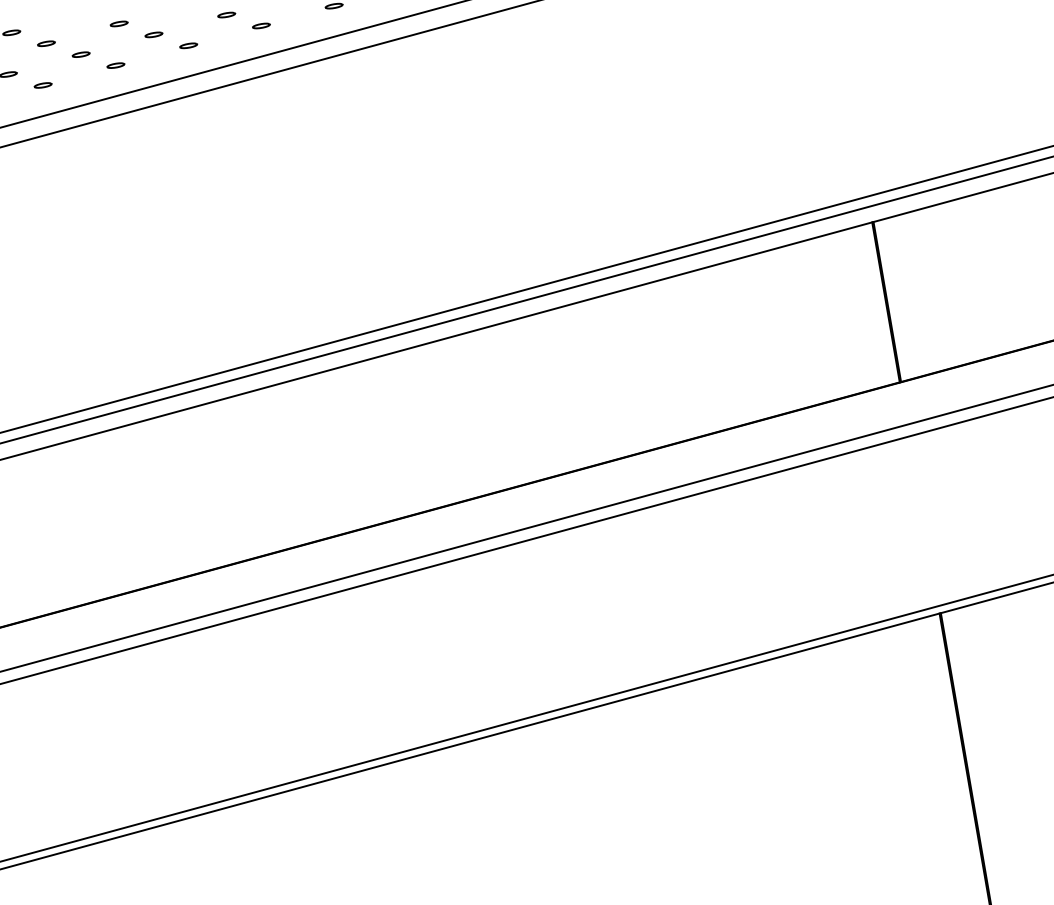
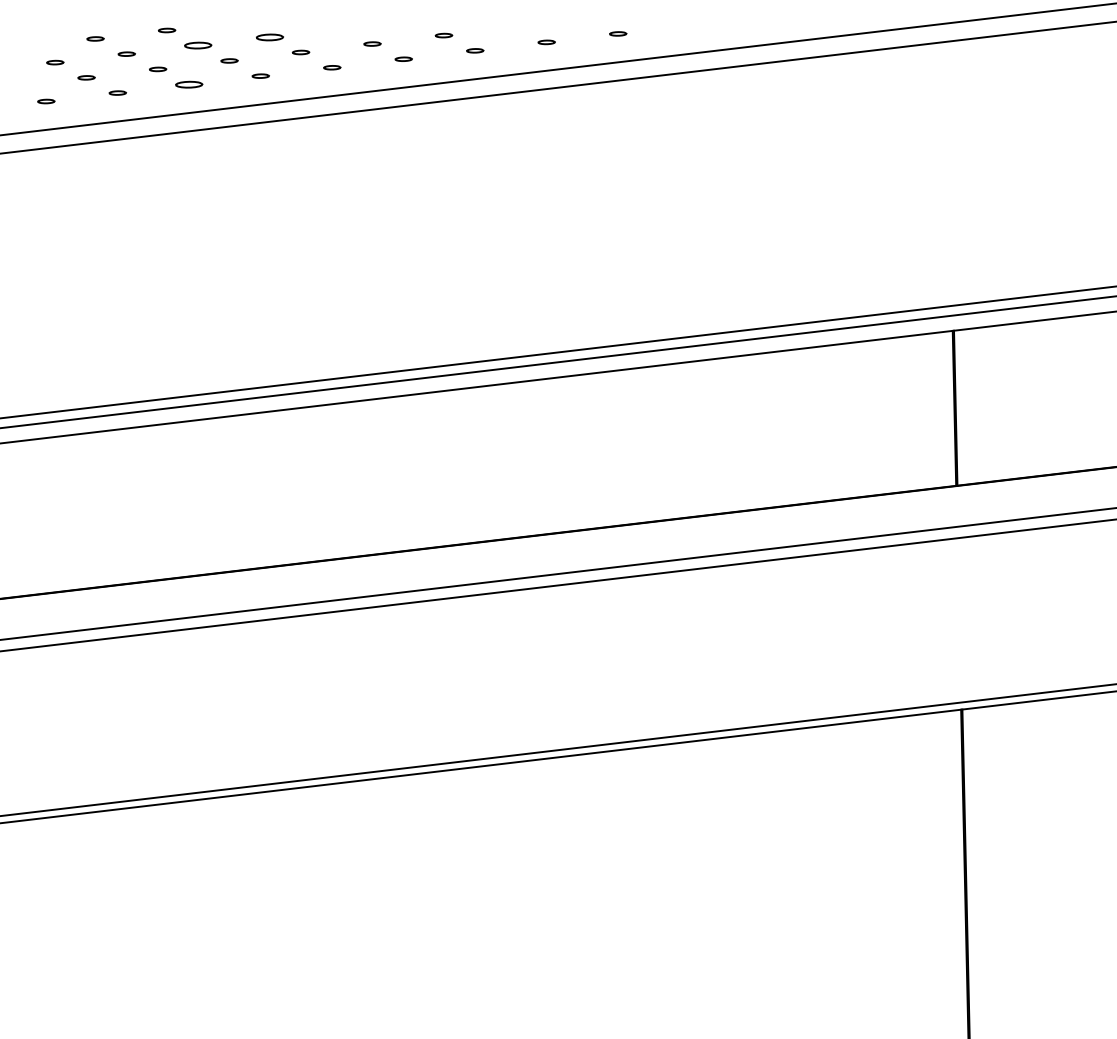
part: (118, 23) -> (269, 36), size x1.6
part: (46, 43) -> (198, 45), size x1.6
part: (43, 85) -> (189, 84), size x1.6

